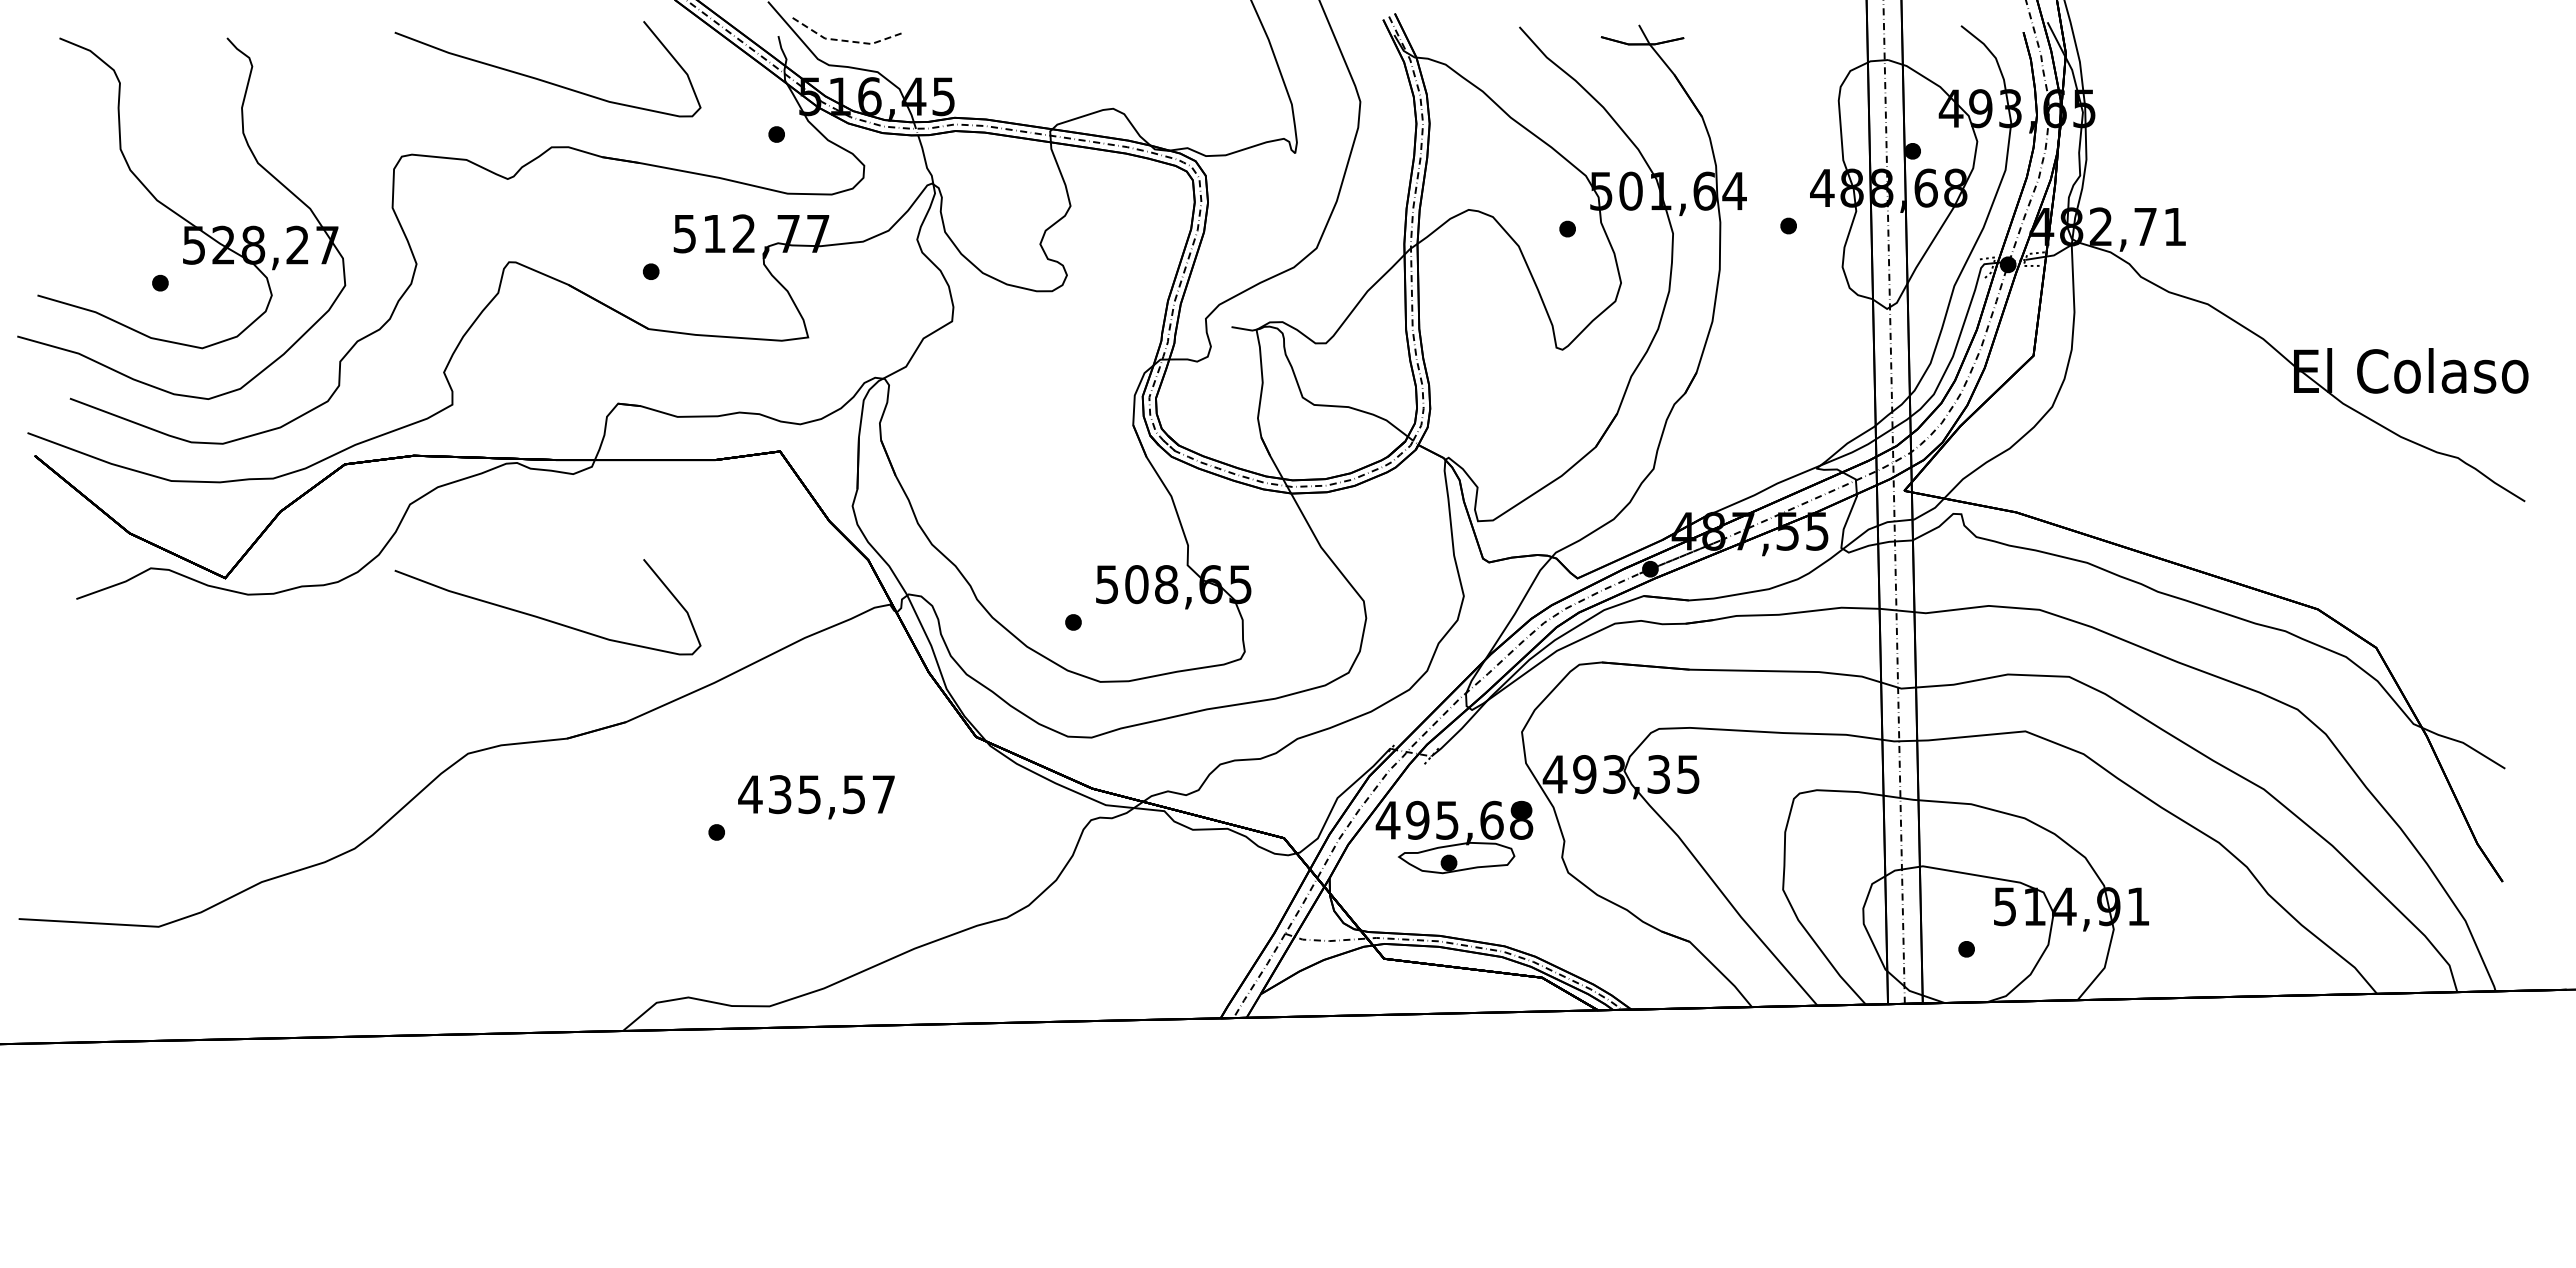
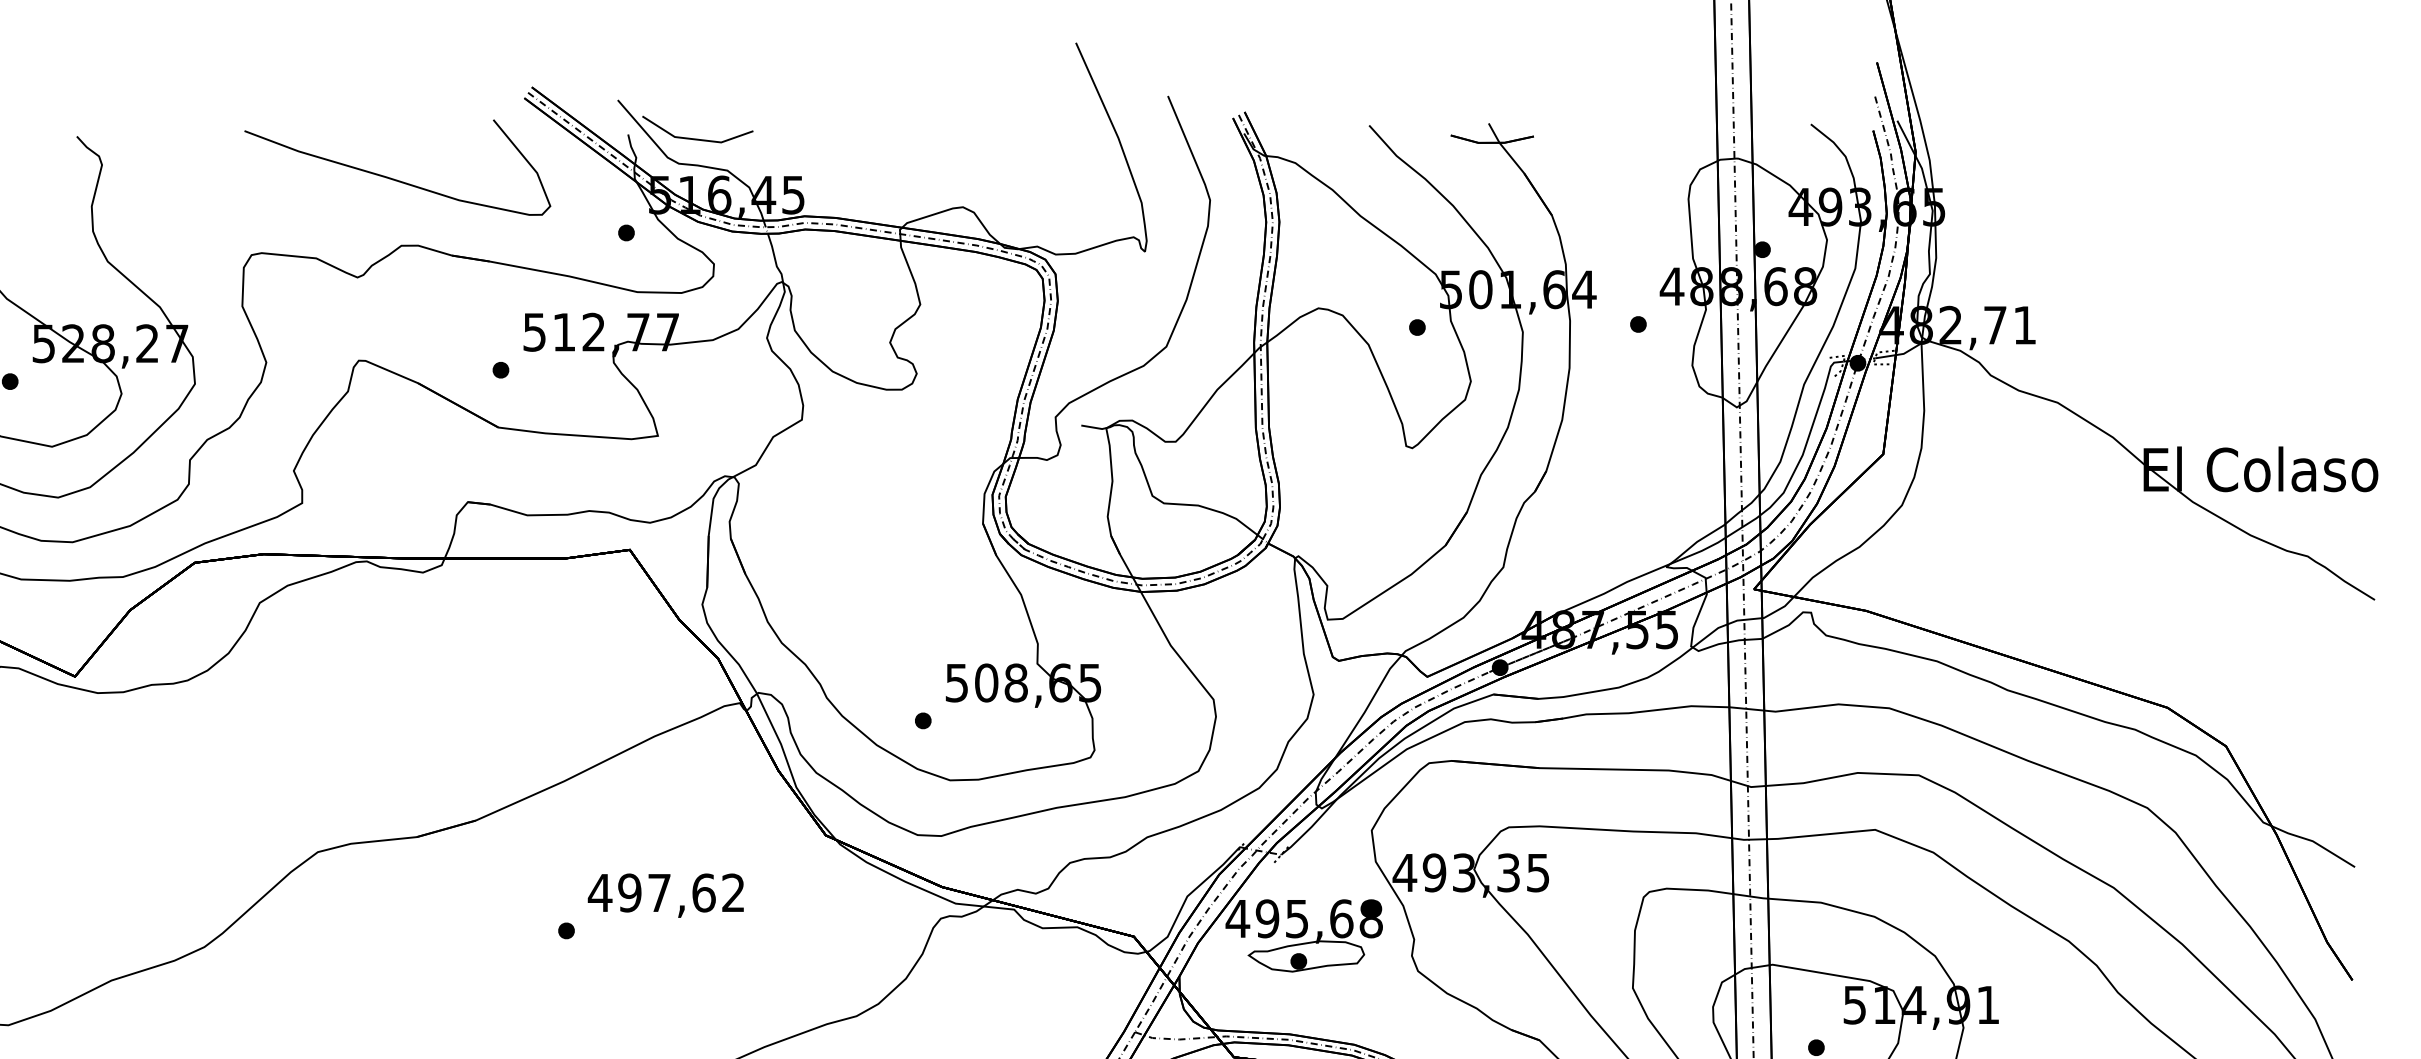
line: (846, 41) -> (696, 139), dashed -> solid
curve: (542, 617) -> (392, 715), removed
text: (831, 794) -> (681, 892), 435,57 -> 497,62

